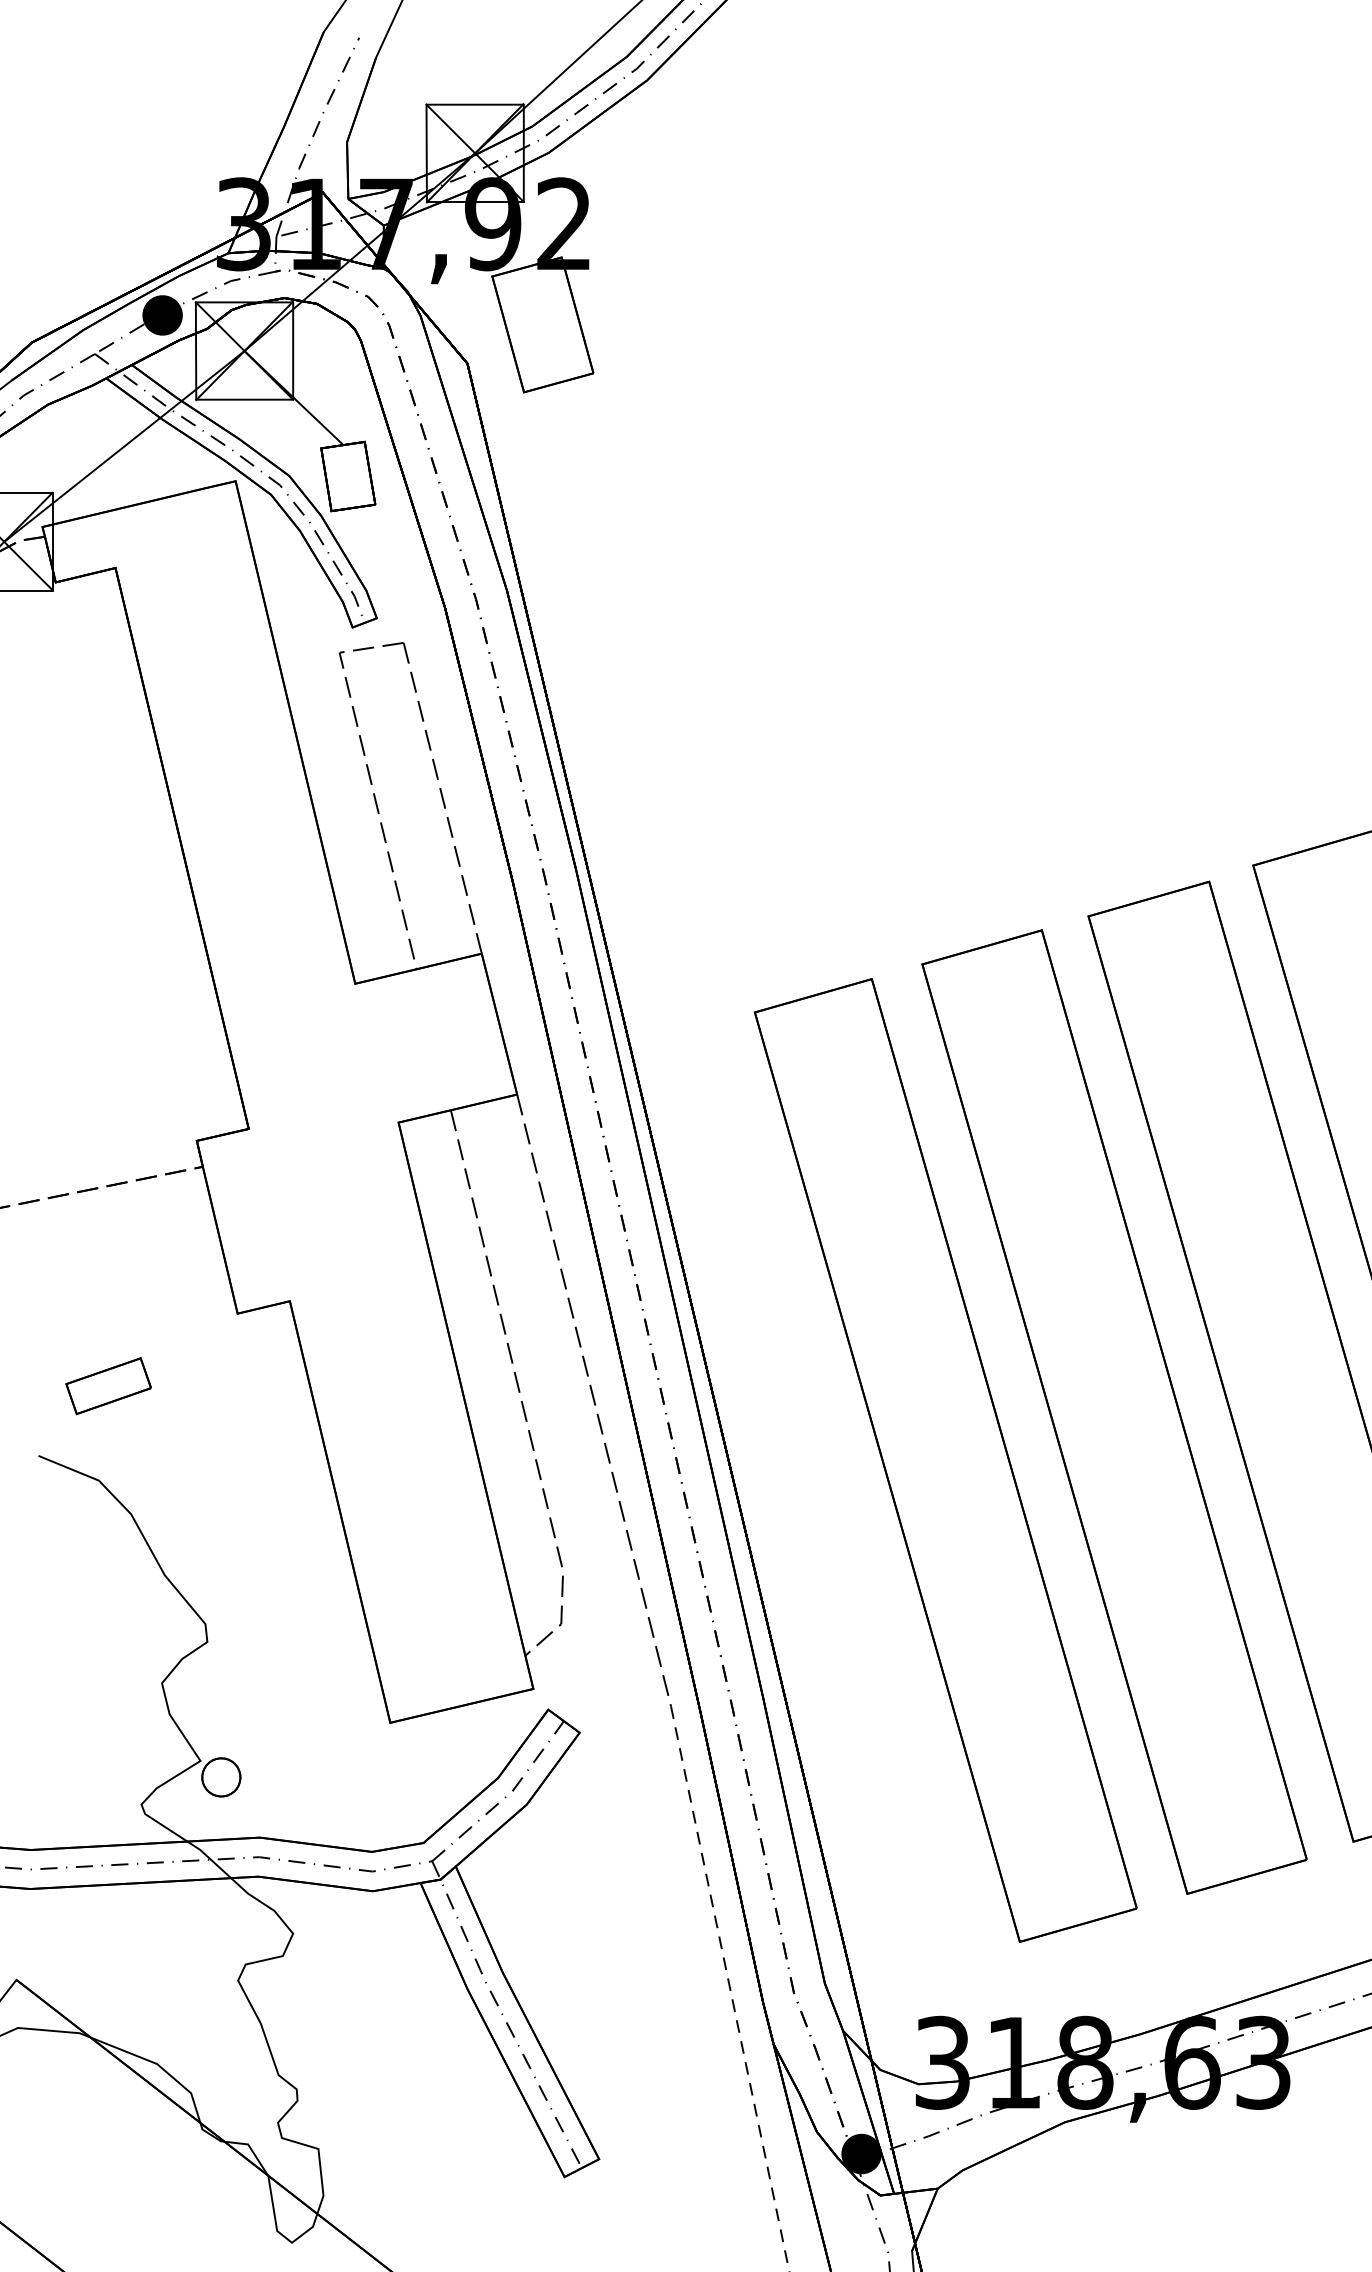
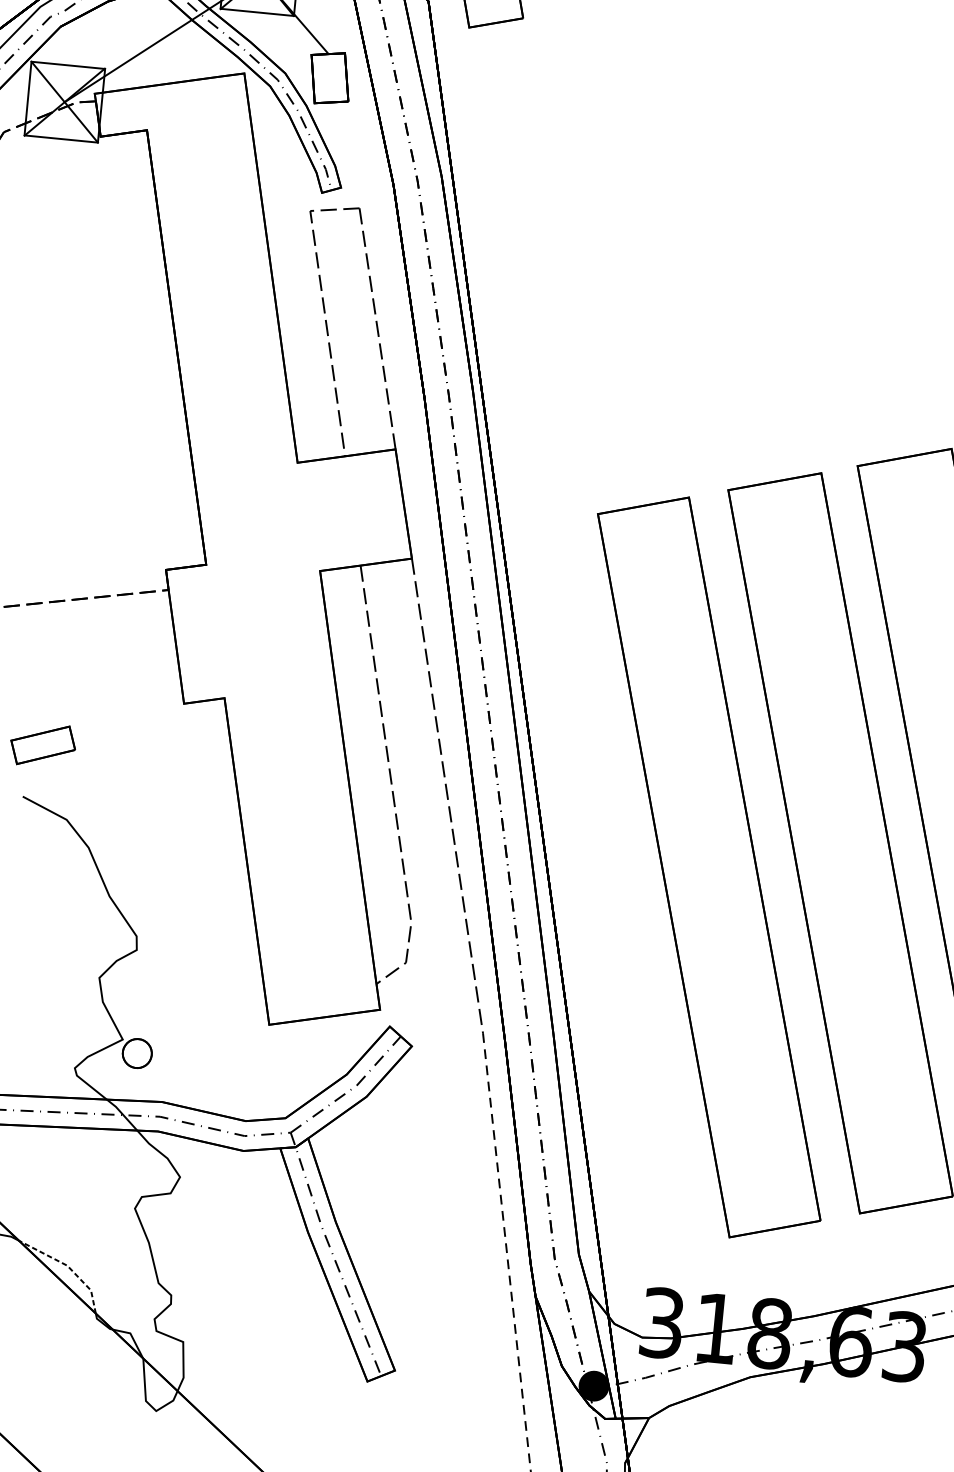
part: (108, 1386) -> (43, 745), moved
line: (158, 2065) -> (68, 1266), solid -> dashed

